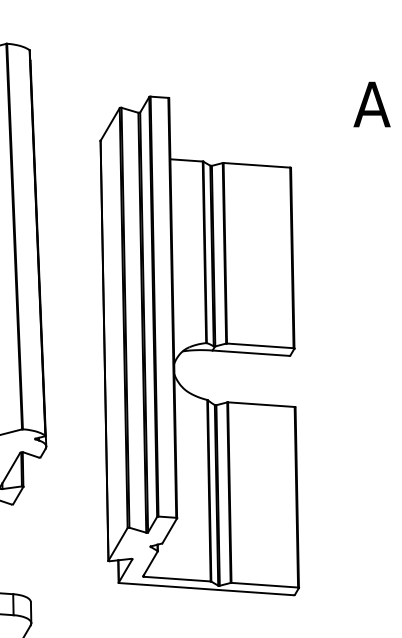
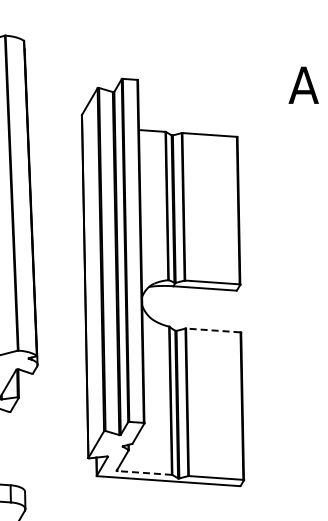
line: (260, 404) -> (212, 330), solid -> dashed
line: (177, 578) -> (144, 472), solid -> dashed

